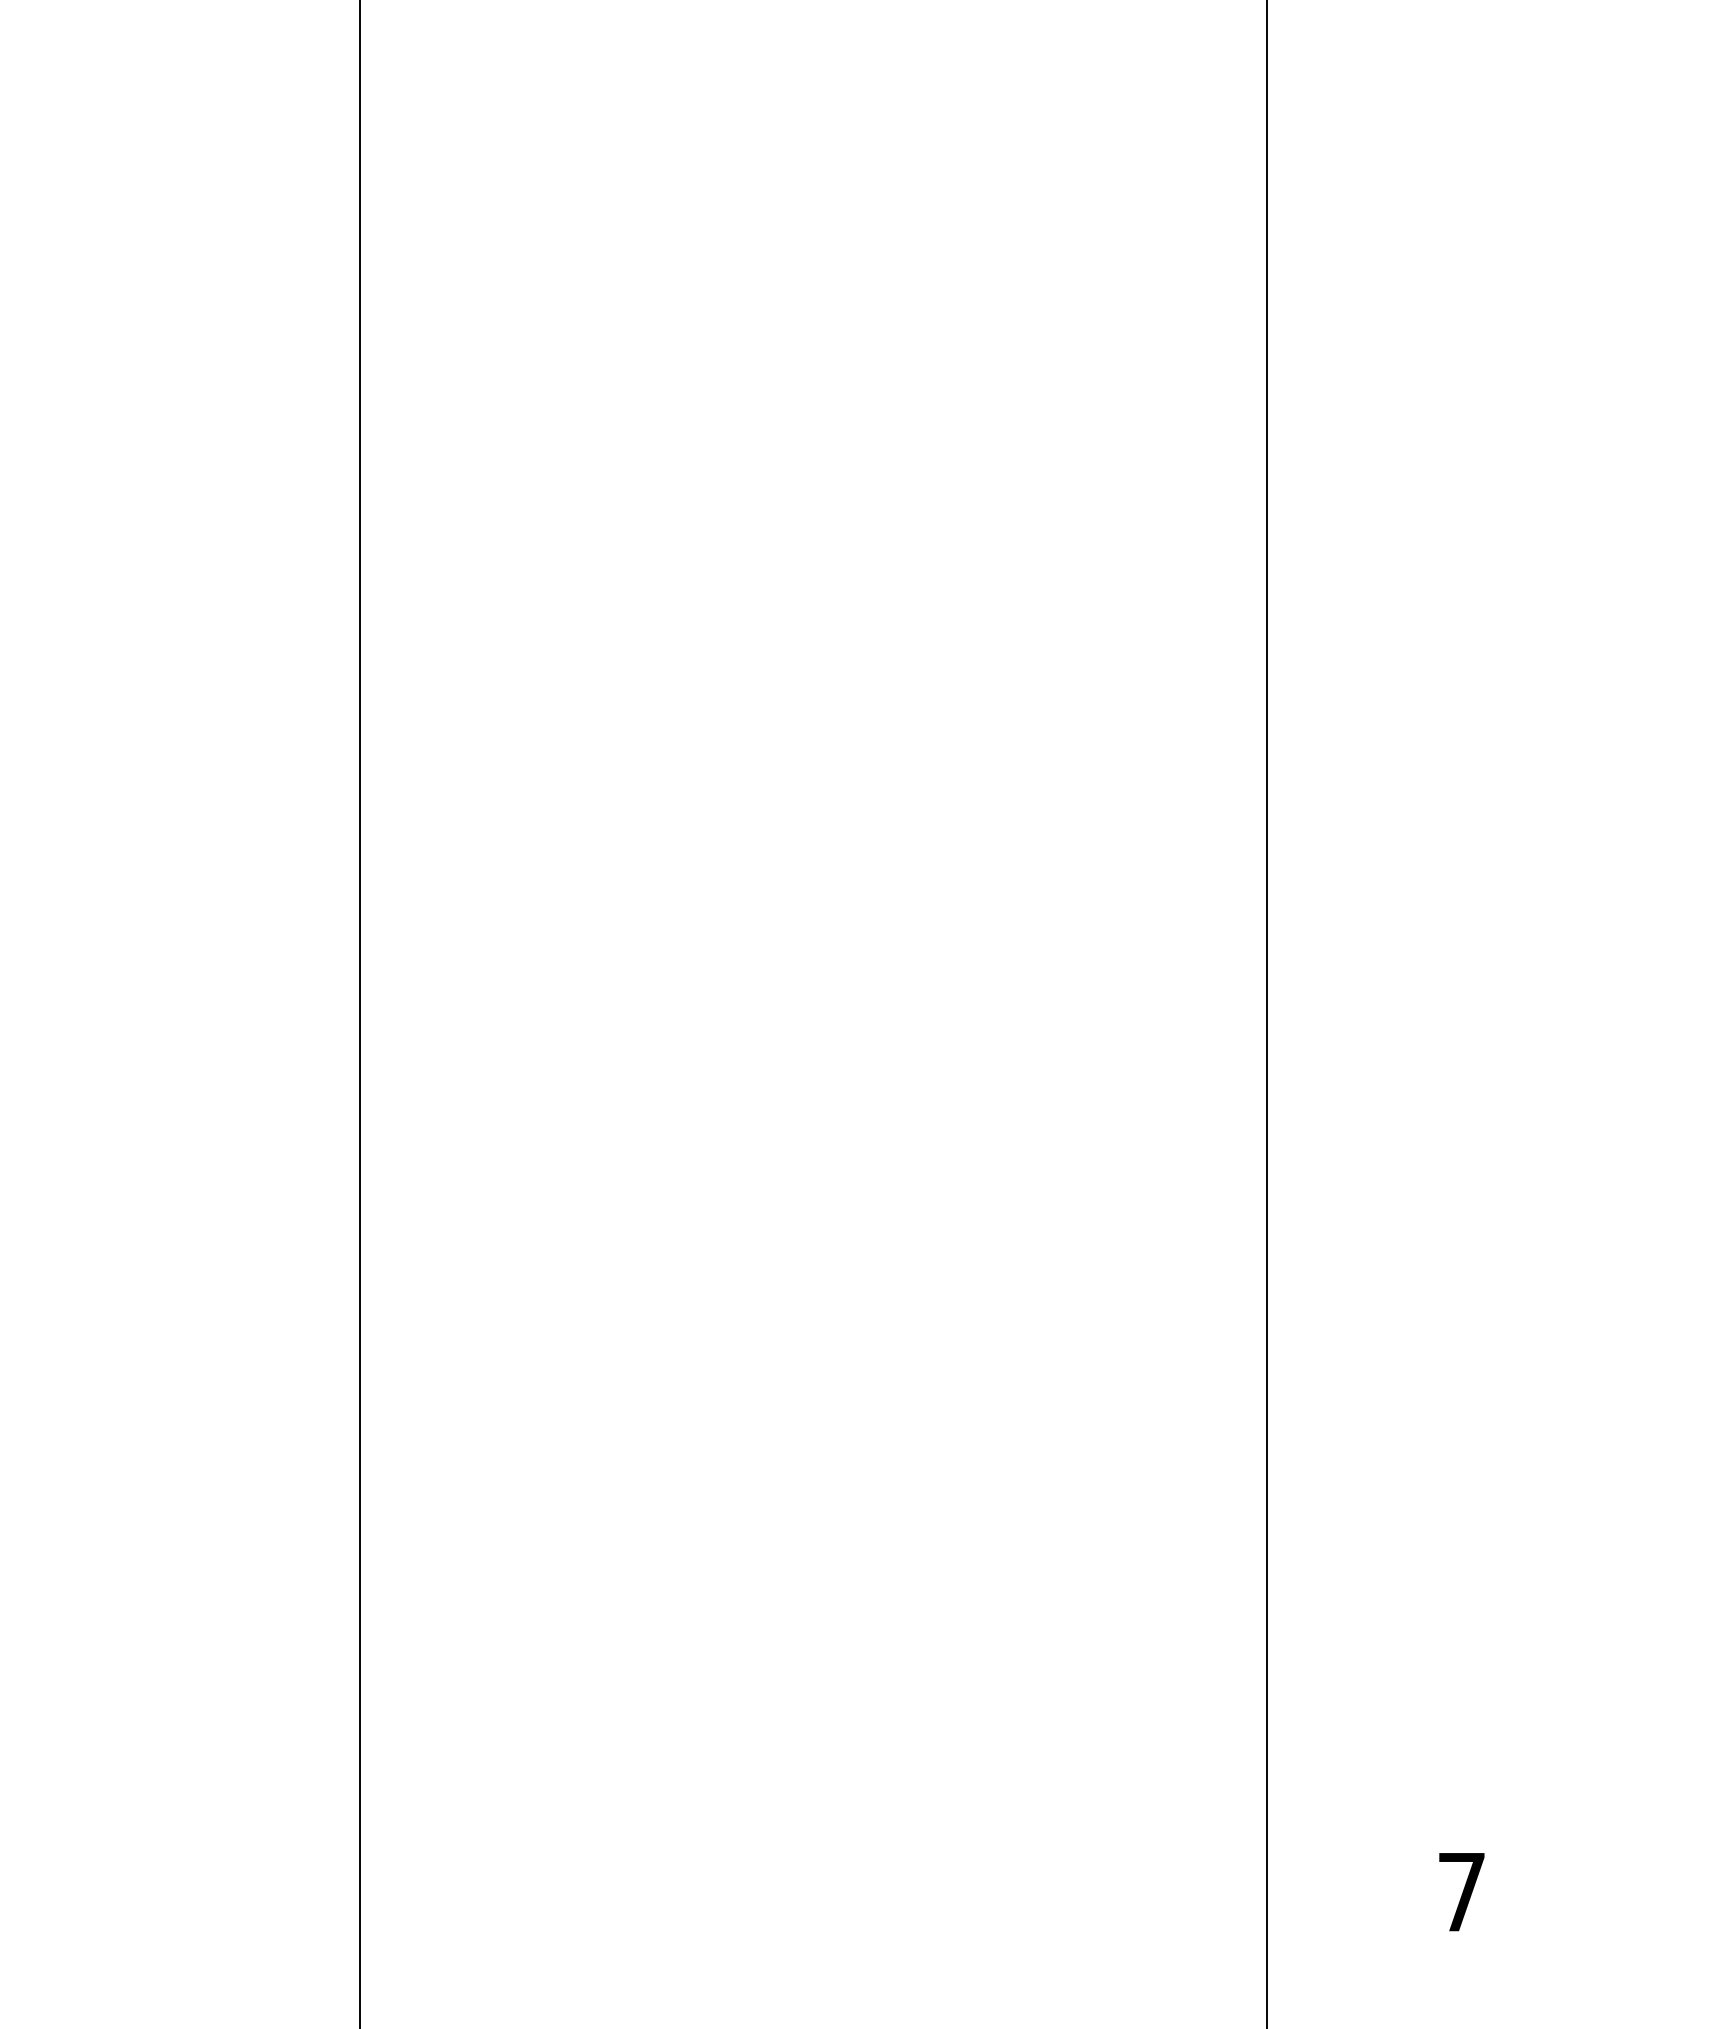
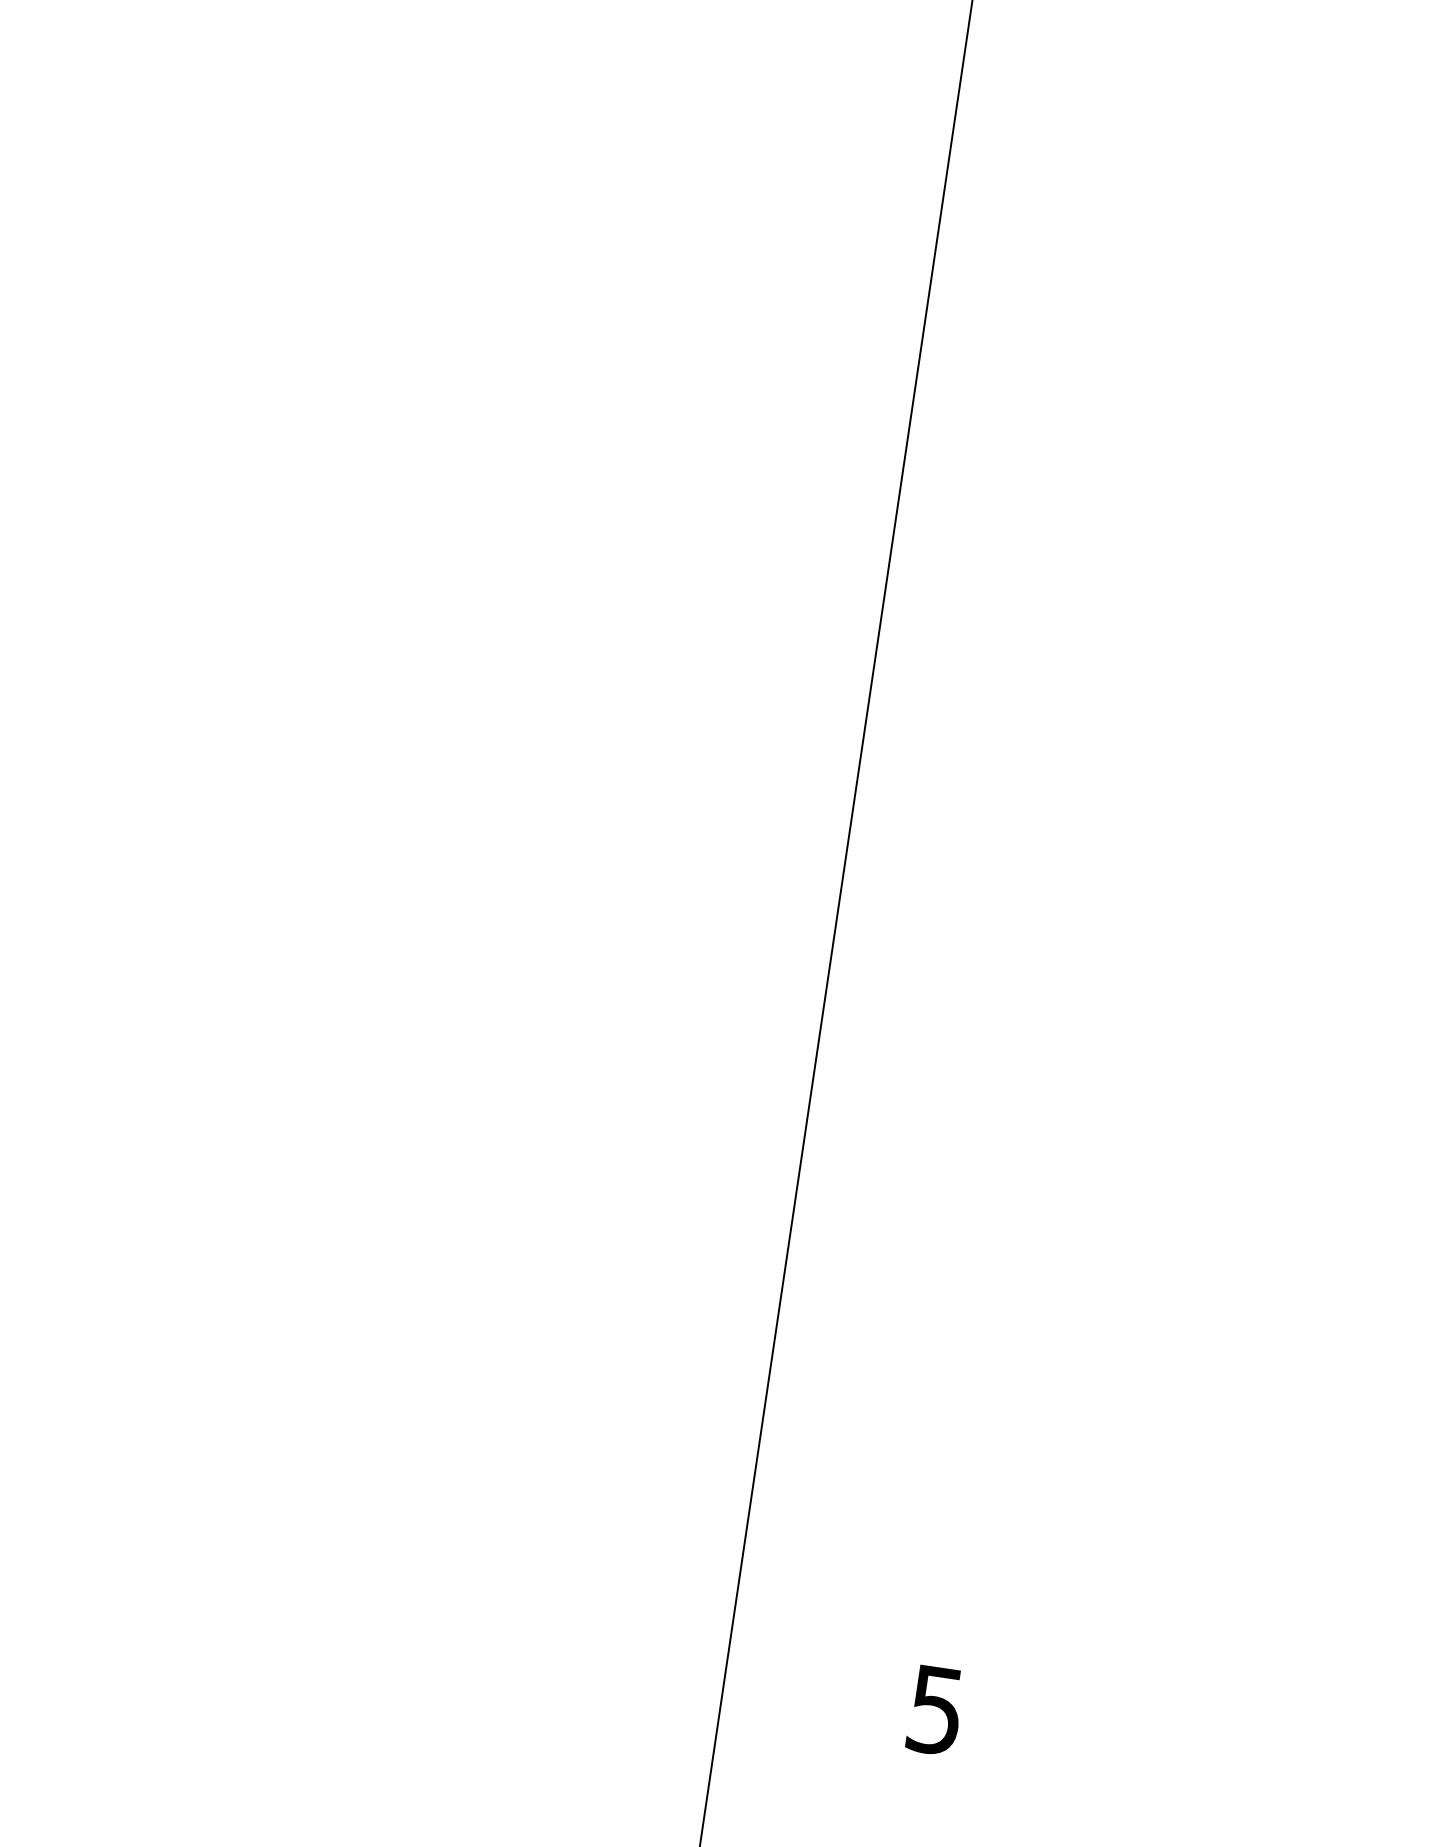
text: (1461, 1892) -> (935, 1710), 7 -> 5

